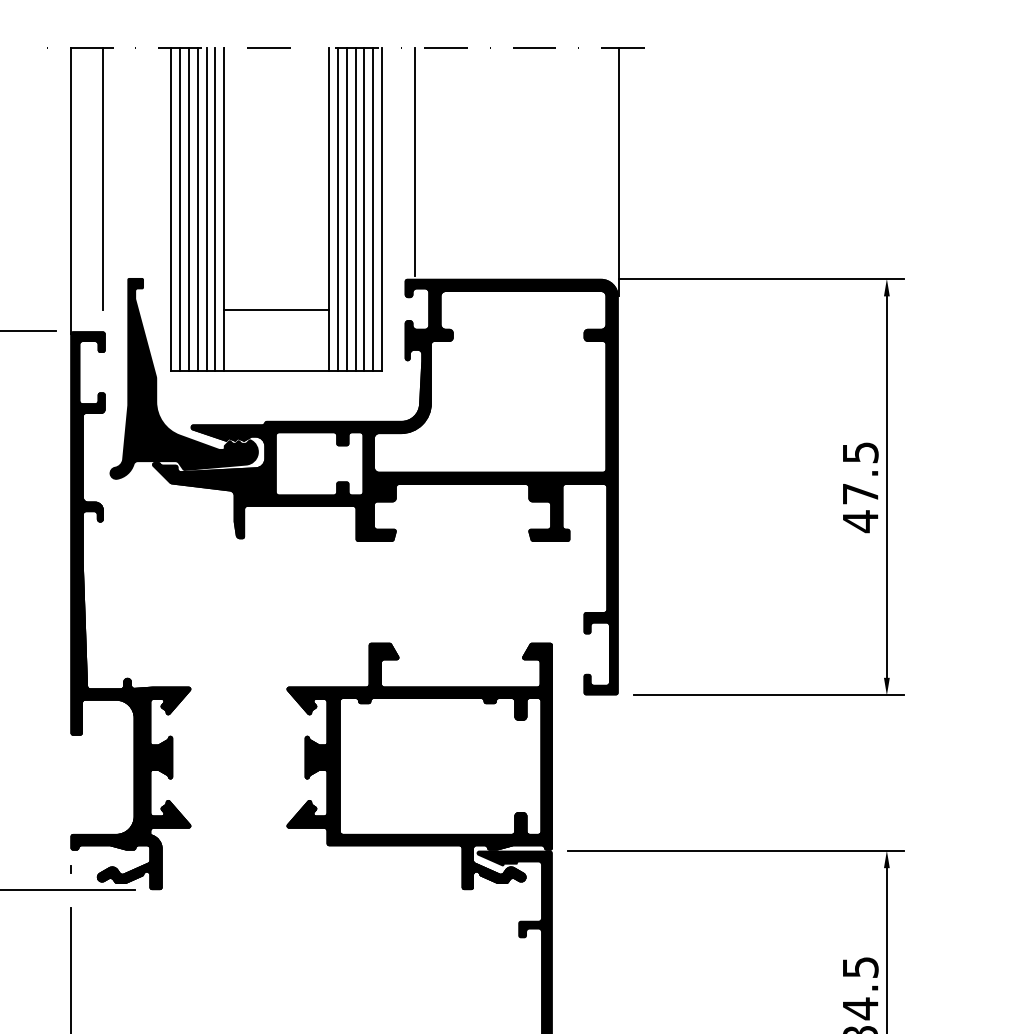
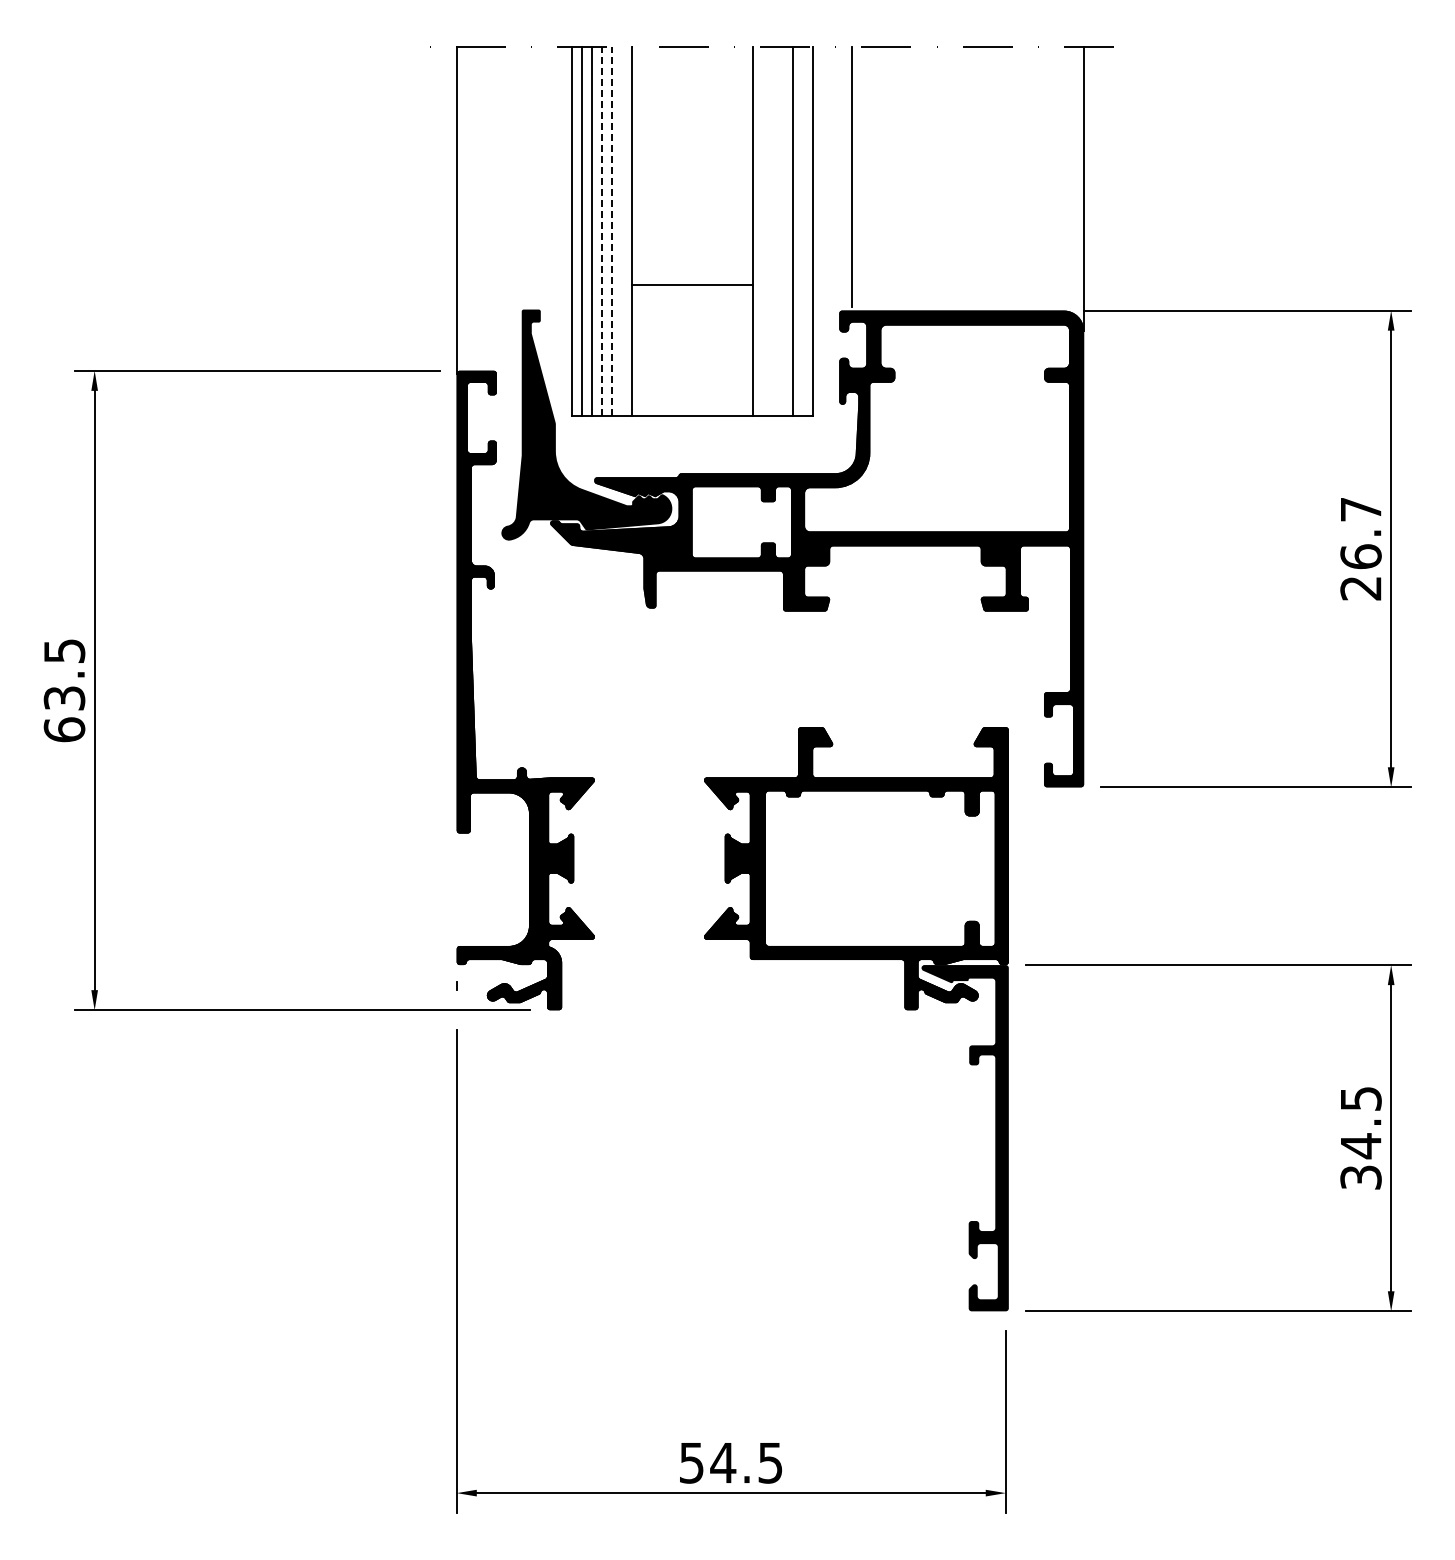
line: (102, 179) -> (493, 196), removed
line: (215, 208) -> (622, 230), removed
line: (337, 208) -> (762, 230), removed
line: (346, 208) -> (772, 230), removed
line: (355, 208) -> (782, 230), removed
line: (373, 208) -> (803, 230), removed
line: (197, 209) -> (602, 231), solid -> dashed
line: (206, 209) -> (612, 231), solid -> dashed
line: (276, 309) -> (692, 284), moved
text: (860, 487) -> (1360, 549), 47.5 -> 26.7

